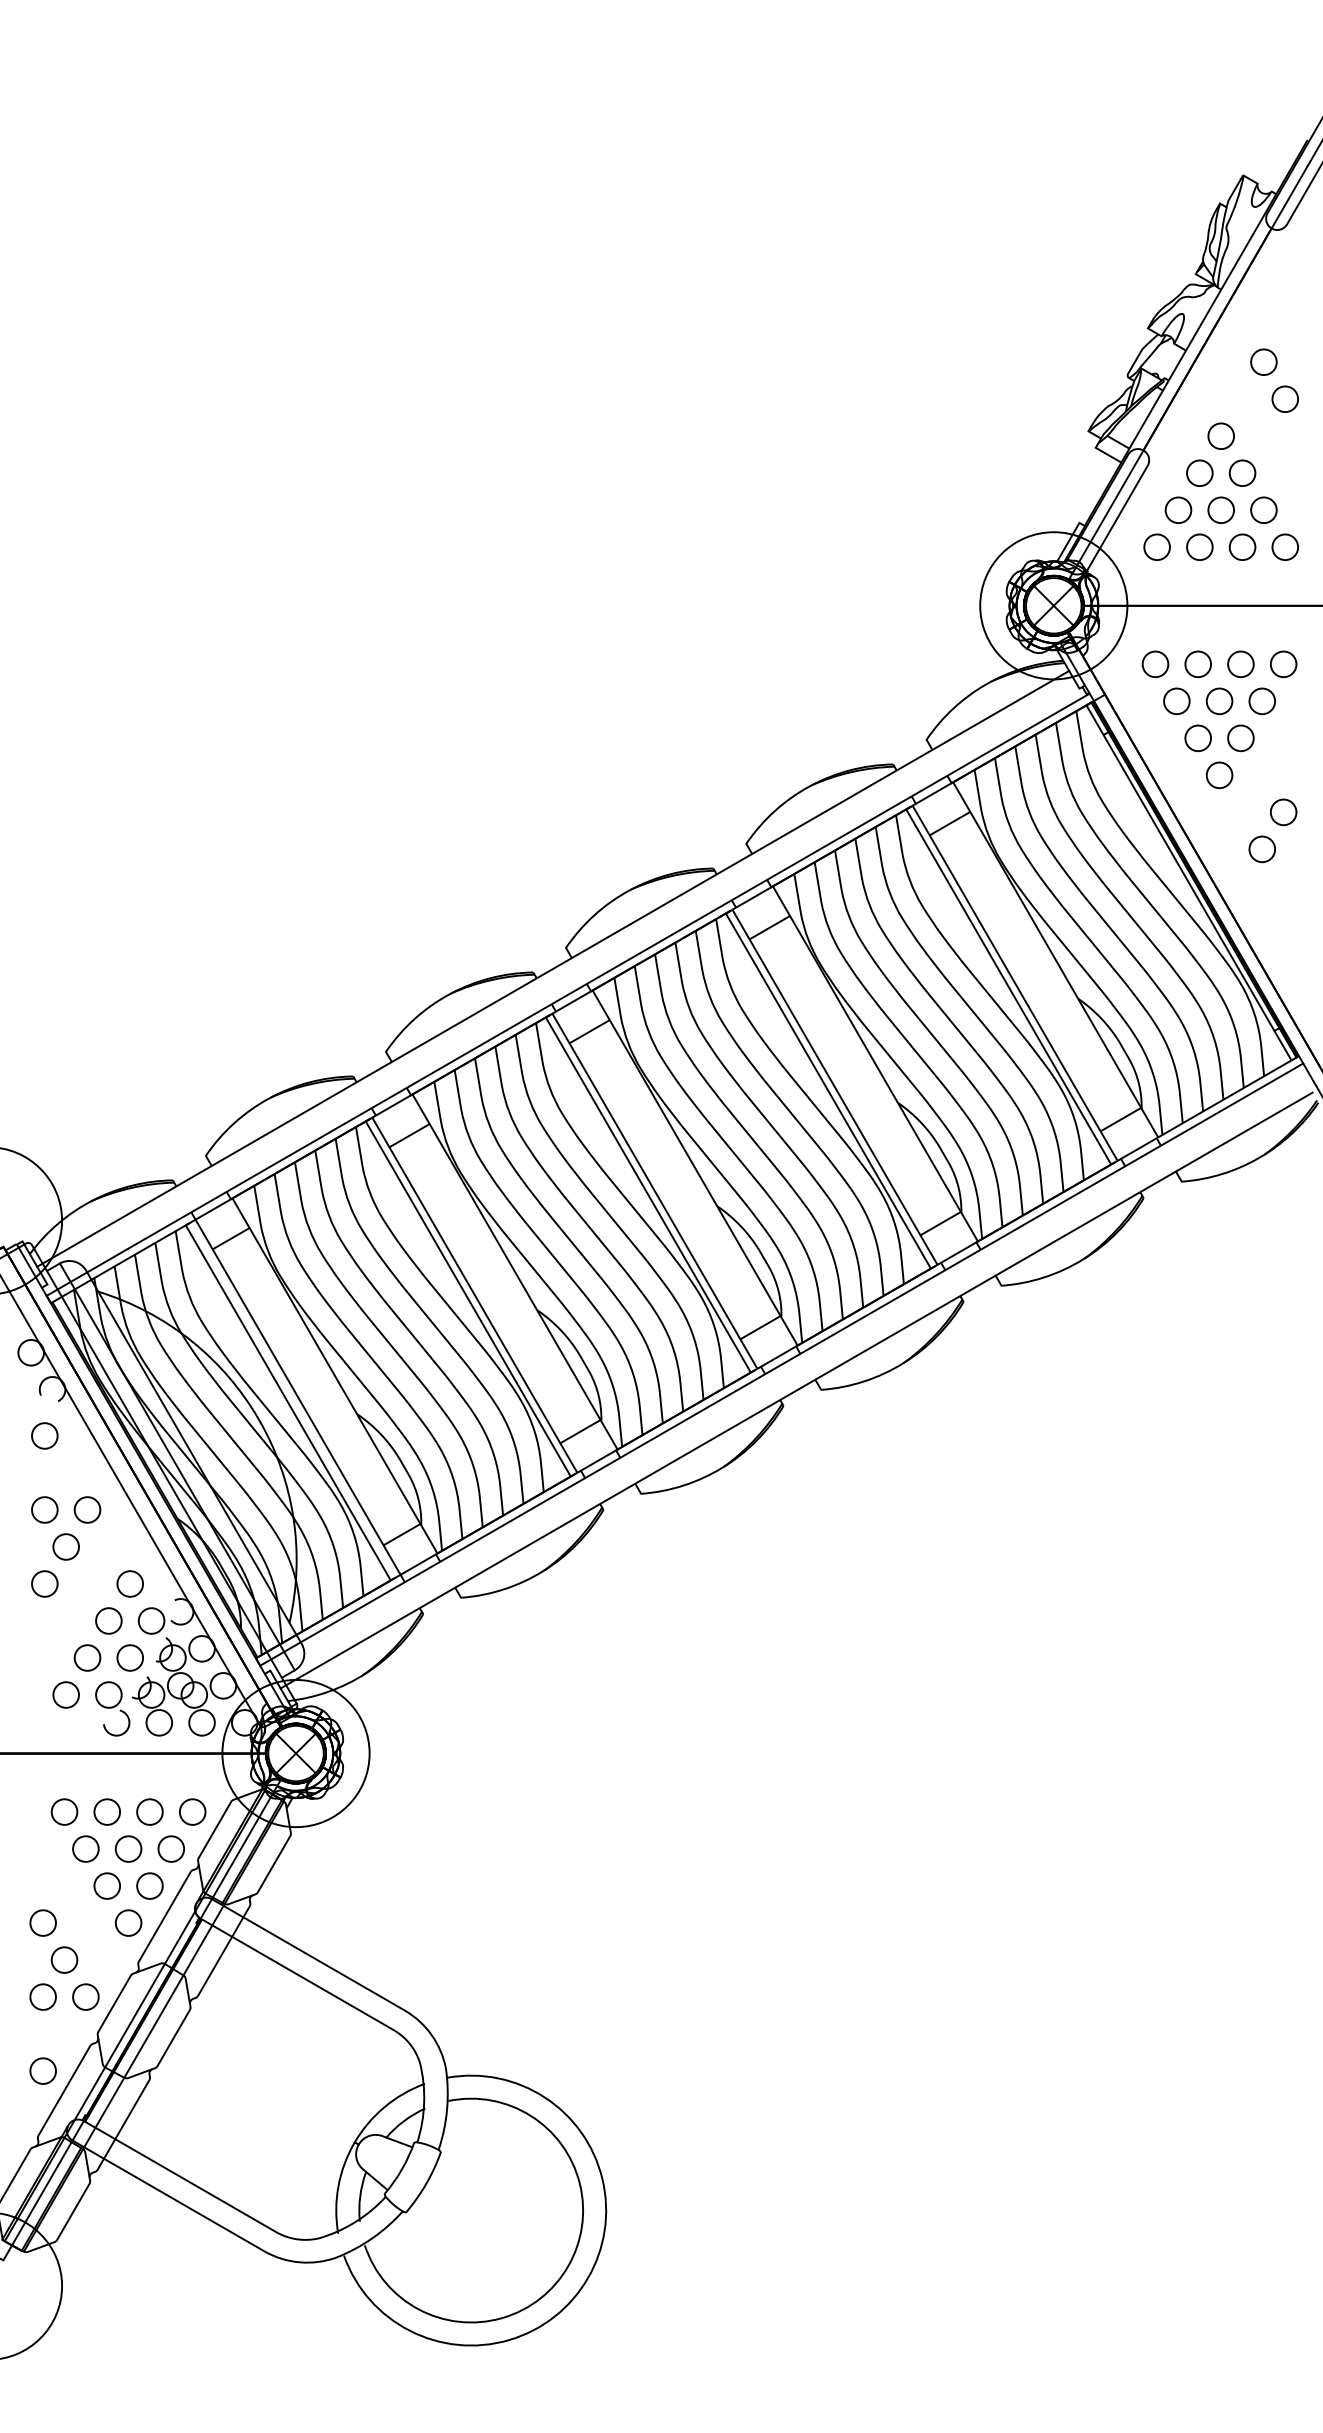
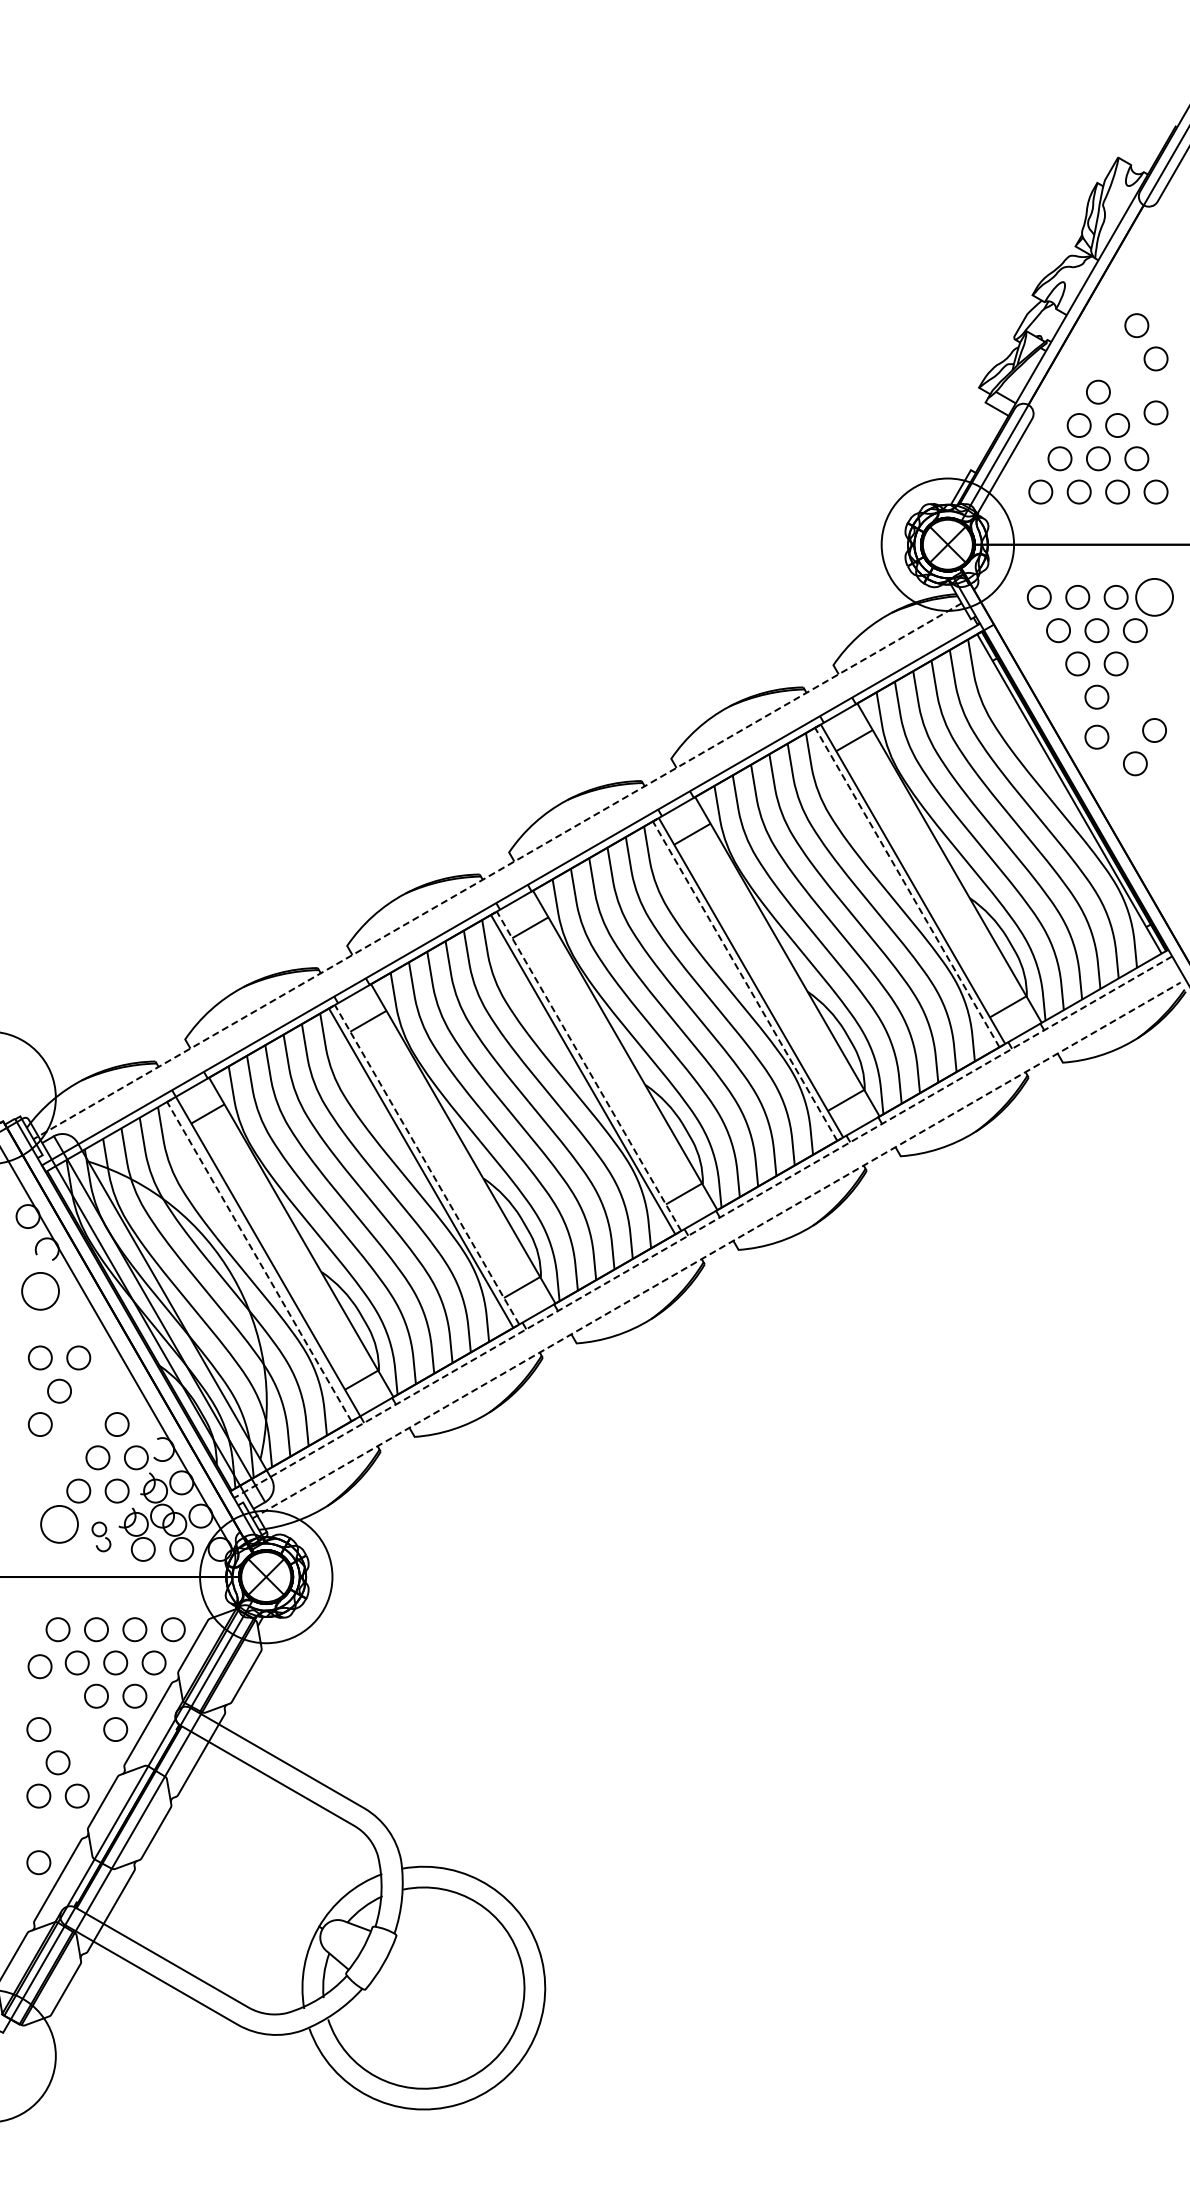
circle: (1284, 458) -> (1155, 412), added
circle: (1283, 663) -> (1154, 596), size x1.6
circle: (1219, 819) -> (1096, 736), added
line: (553, 969) -> (497, 871), solid -> dashed
line: (1008, 986) -> (907, 887), solid -> dashed
line: (827, 1090) -> (744, 980), solid -> dashed
line: (654, 1190) -> (588, 1070), solid -> dashed
line: (474, 1294) -> (426, 1164), solid -> dashed
line: (782, 1364) -> (703, 1227), solid -> dashed
line: (796, 1390) -> (716, 1250), solid -> dashed
line: (288, 1402) -> (259, 1261), solid -> dashed
circle: (43, 1436) -> (39, 1291), size x1.6
circle: (66, 1694) -> (59, 1523), size x1.6
part: (112, 1708) -> (101, 1536), size x0.6
circle: (43, 1853) -> (39, 1666), added

